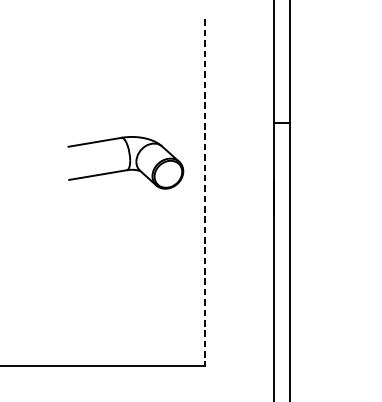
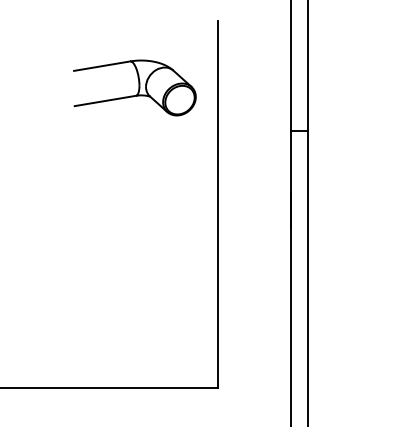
part: (125, 162) -> (134, 87), moved
line: (204, 192) -> (217, 204), dashed -> solid

